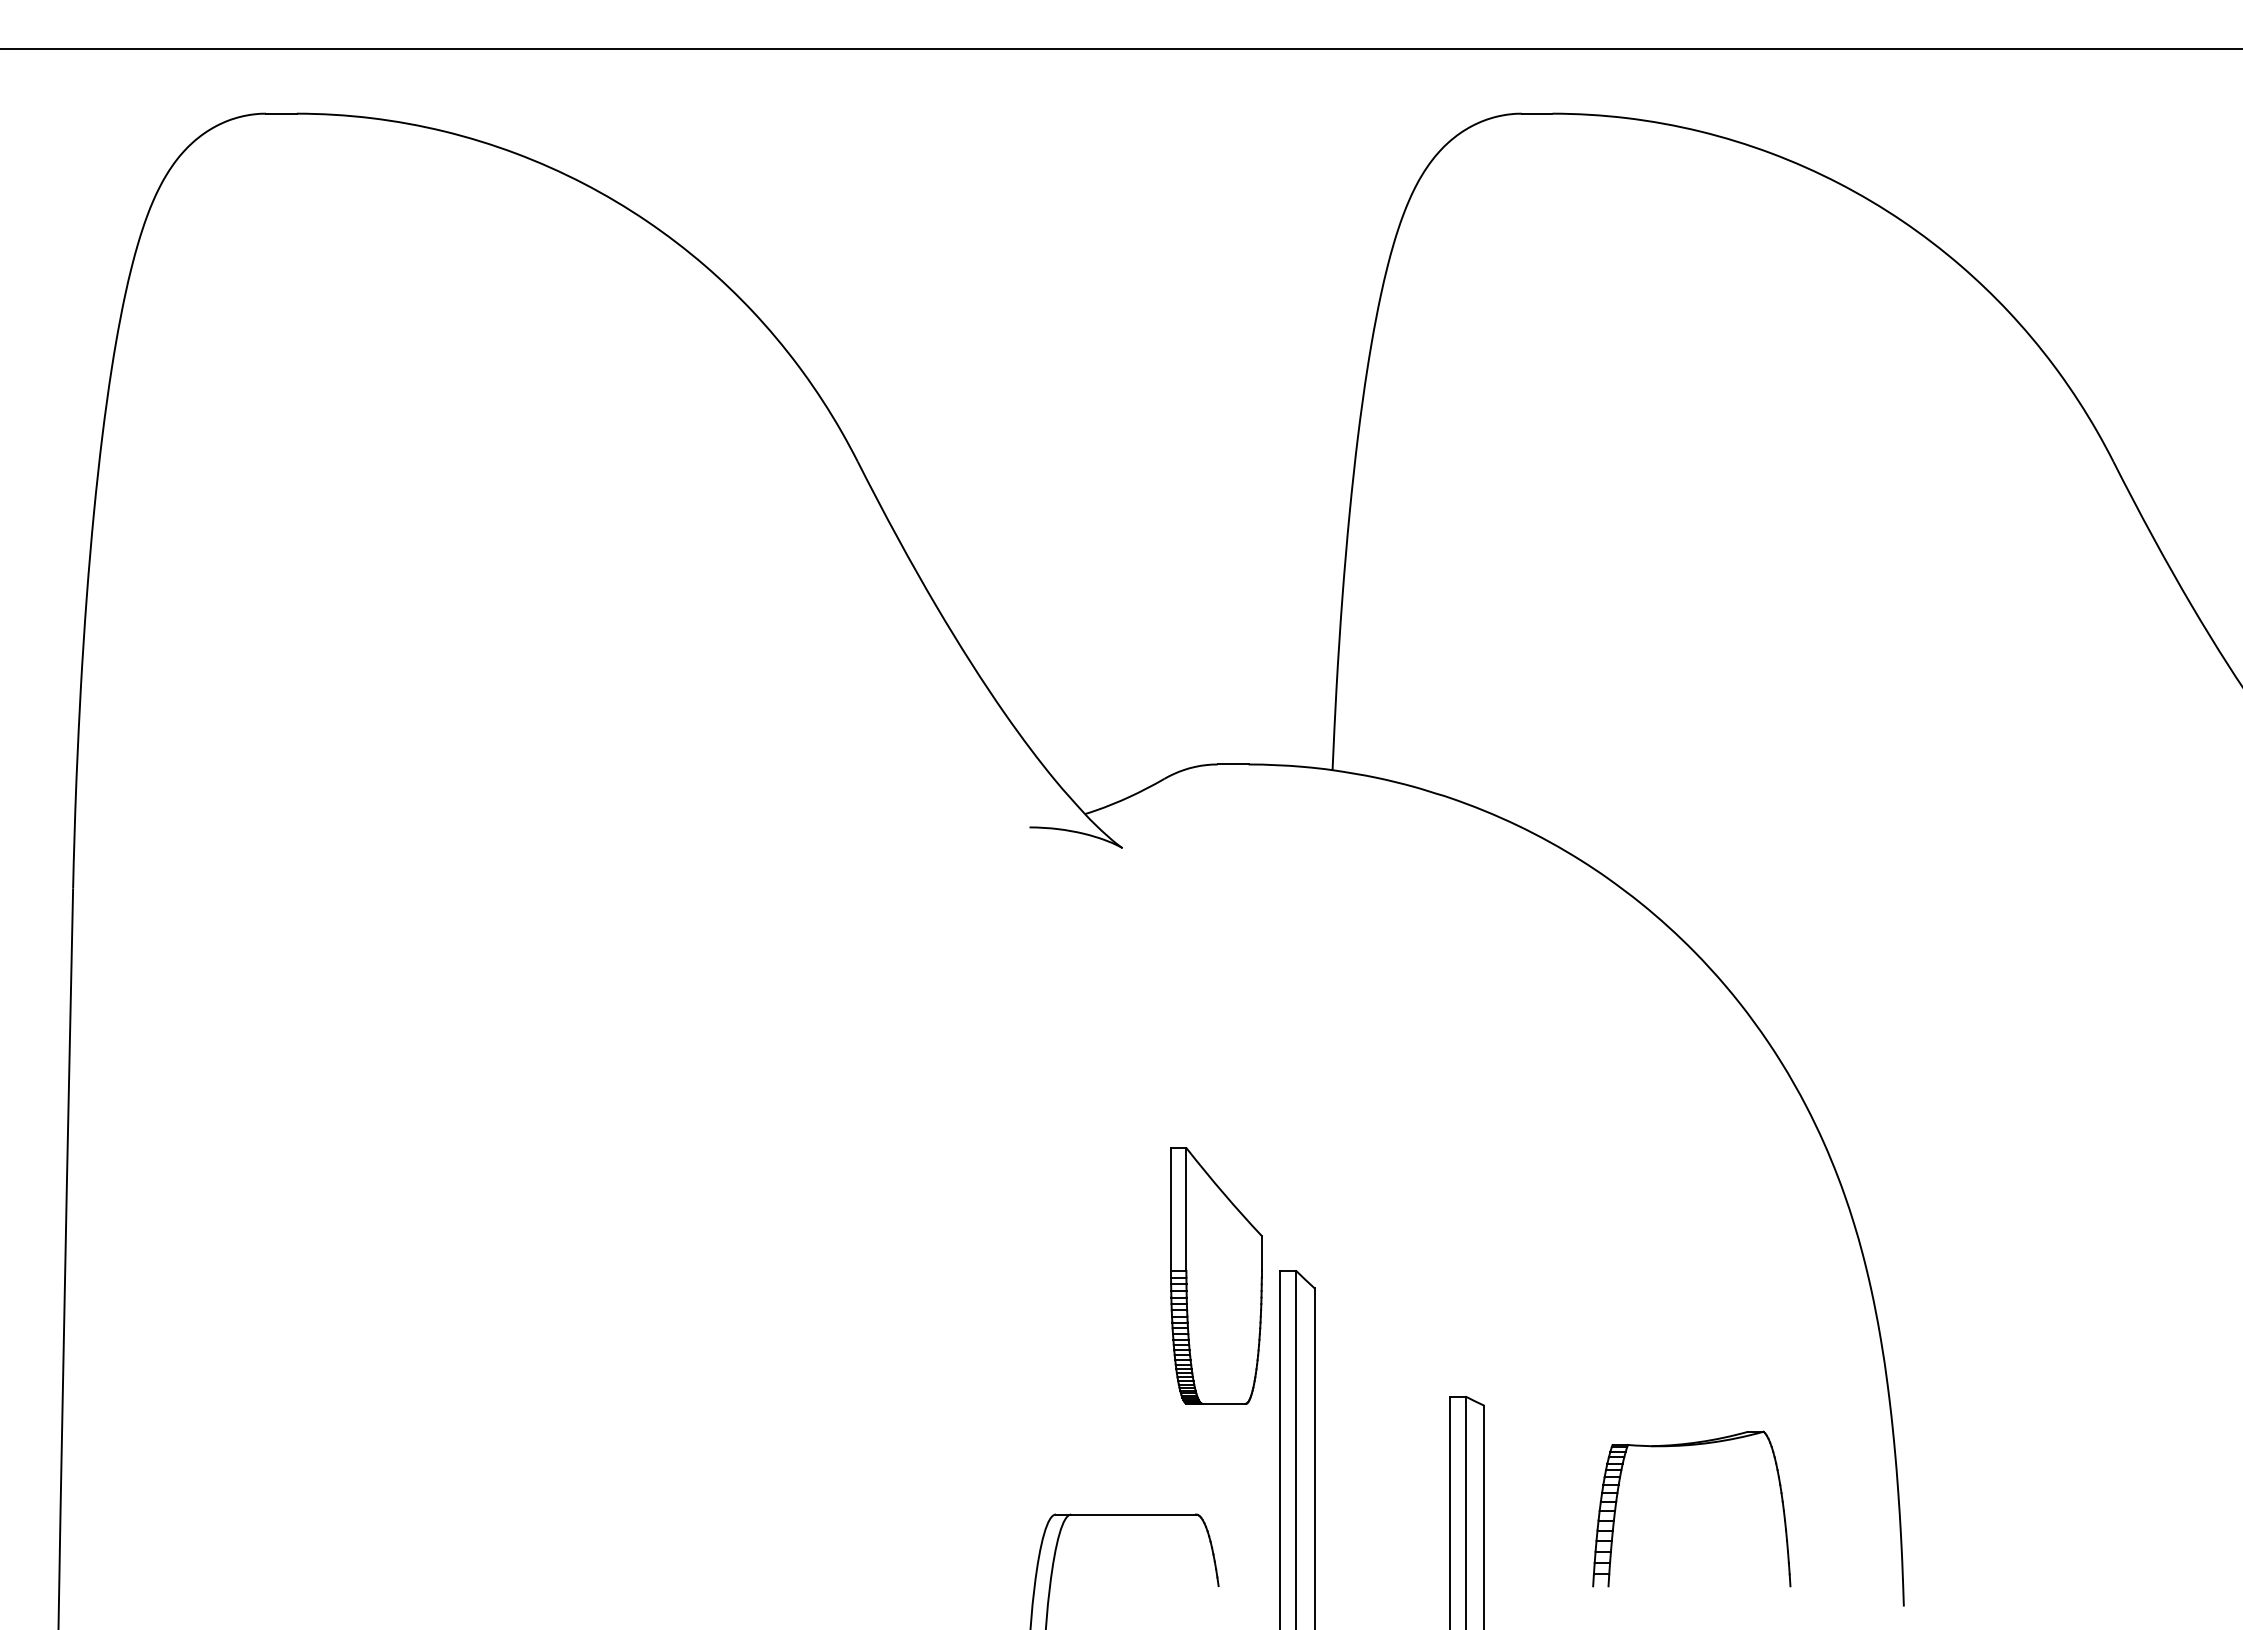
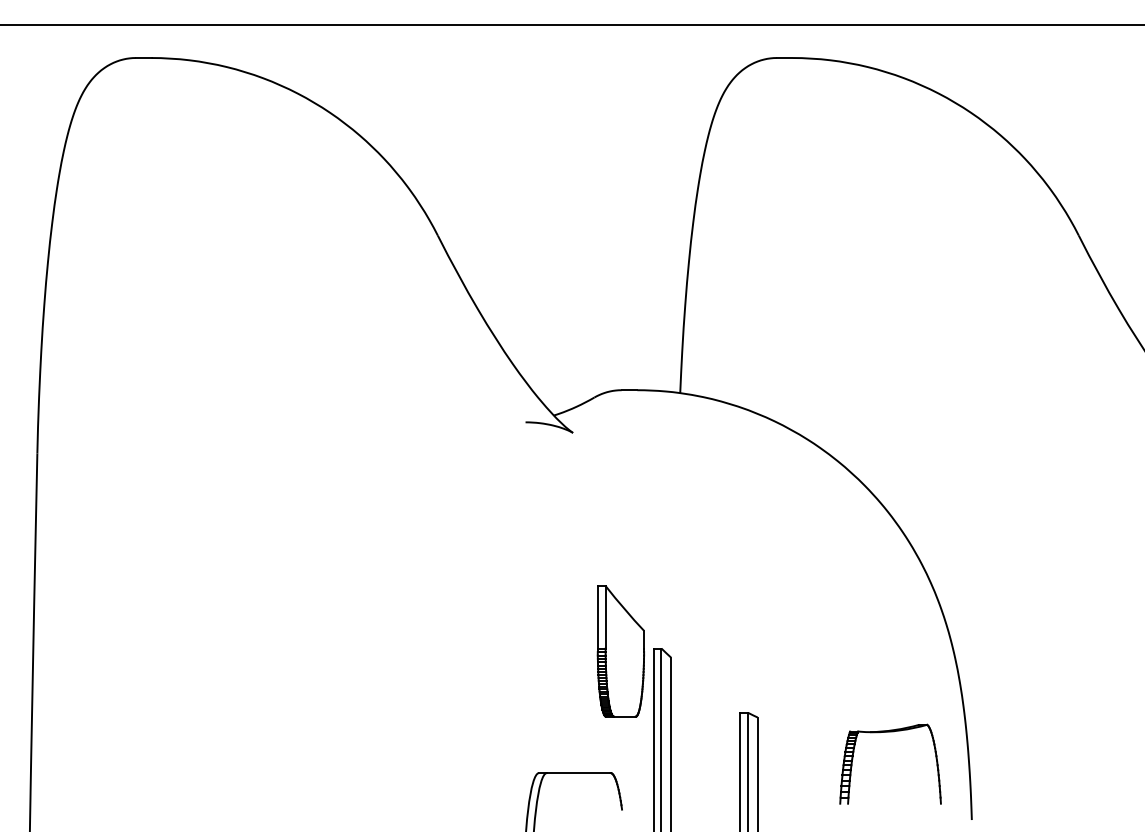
part: (1691, 1446) -> (890, 732), moved

